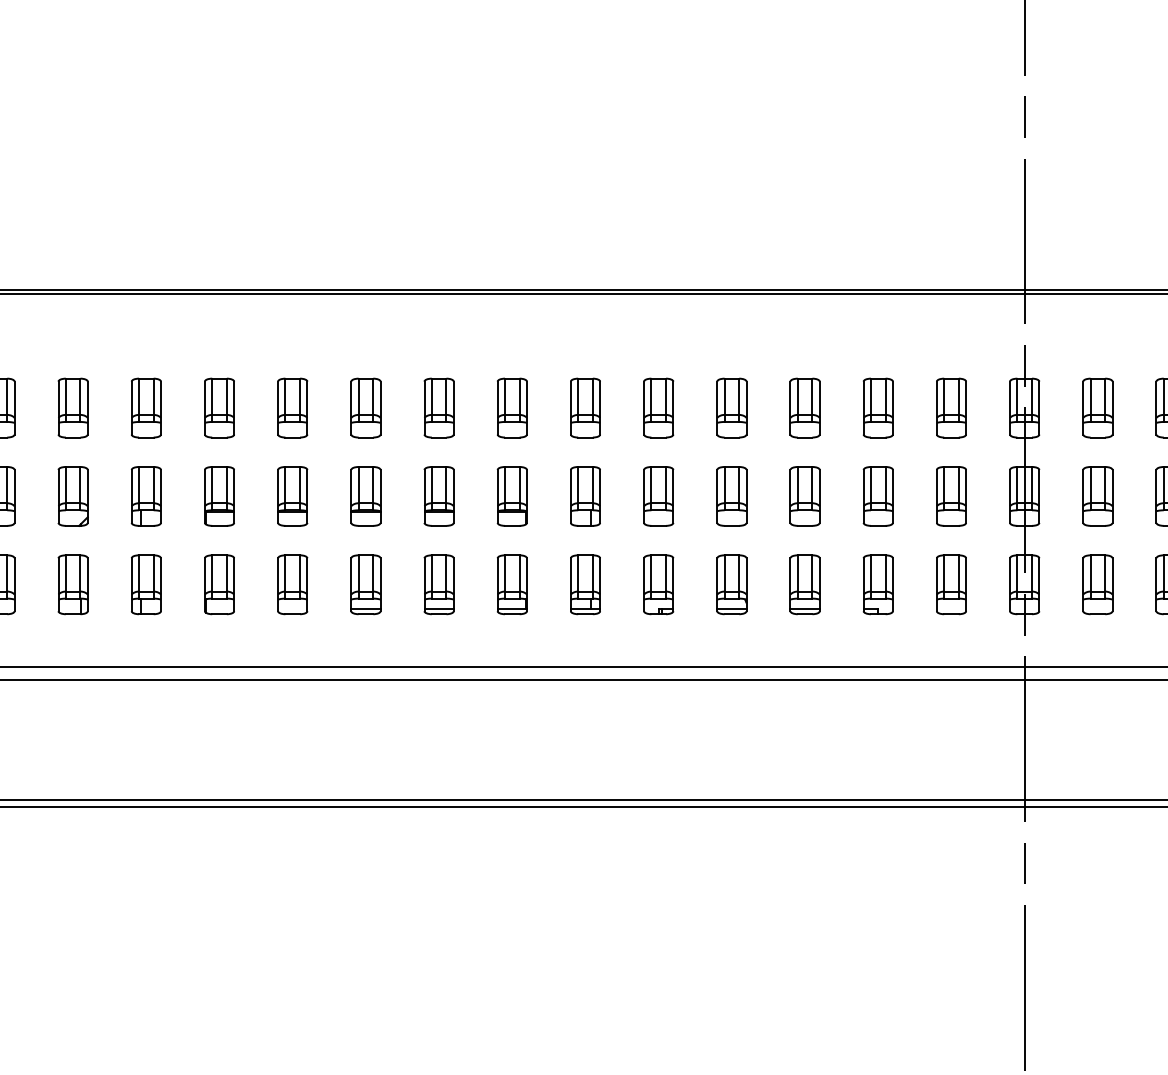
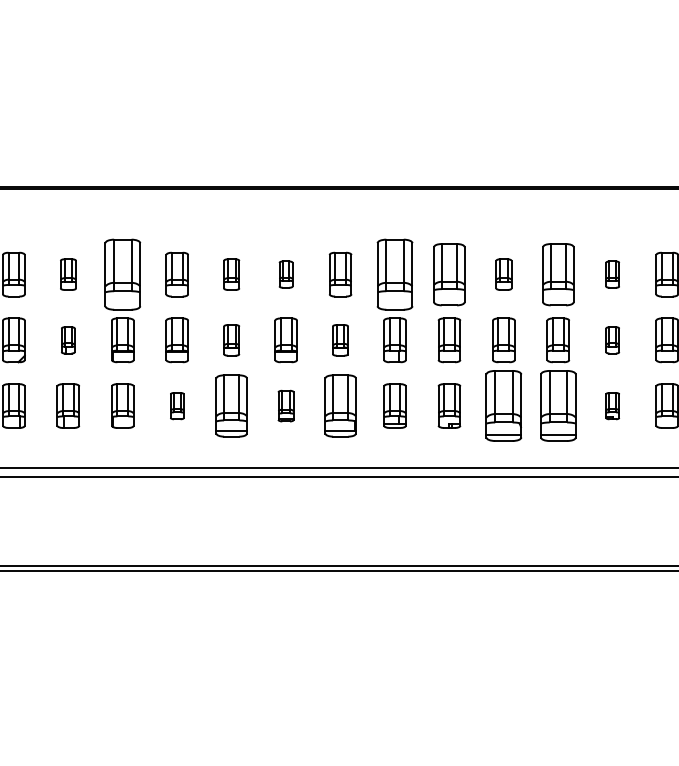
part: (146, 407) -> (68, 274), size x0.7
part: (219, 407) -> (122, 274), size x1.6
part: (365, 407) -> (231, 274), size x0.7
part: (438, 407) -> (285, 274), size x0.6
part: (585, 407) -> (395, 274), size x1.6
part: (658, 407) -> (449, 274), size x1.4
part: (731, 407) -> (503, 274), size x0.7
part: (804, 407) -> (557, 274), size x1.4
part: (877, 407) -> (612, 274), size x0.6
part: (145, 496) -> (67, 340), size x0.6
part: (365, 496) -> (231, 340), size x0.7
part: (511, 496) -> (339, 340), size x0.7
part: (877, 496) -> (612, 340), size x0.6
part: (292, 584) -> (177, 405), size x0.6
part: (365, 584) -> (231, 405), size x1.4
part: (438, 584) -> (285, 405), size x0.7
part: (511, 584) -> (339, 405), size x1.4
part: (731, 584) -> (503, 405), size x1.6
part: (804, 584) -> (557, 405), size x1.6
part: (877, 584) -> (612, 405), size x0.6

